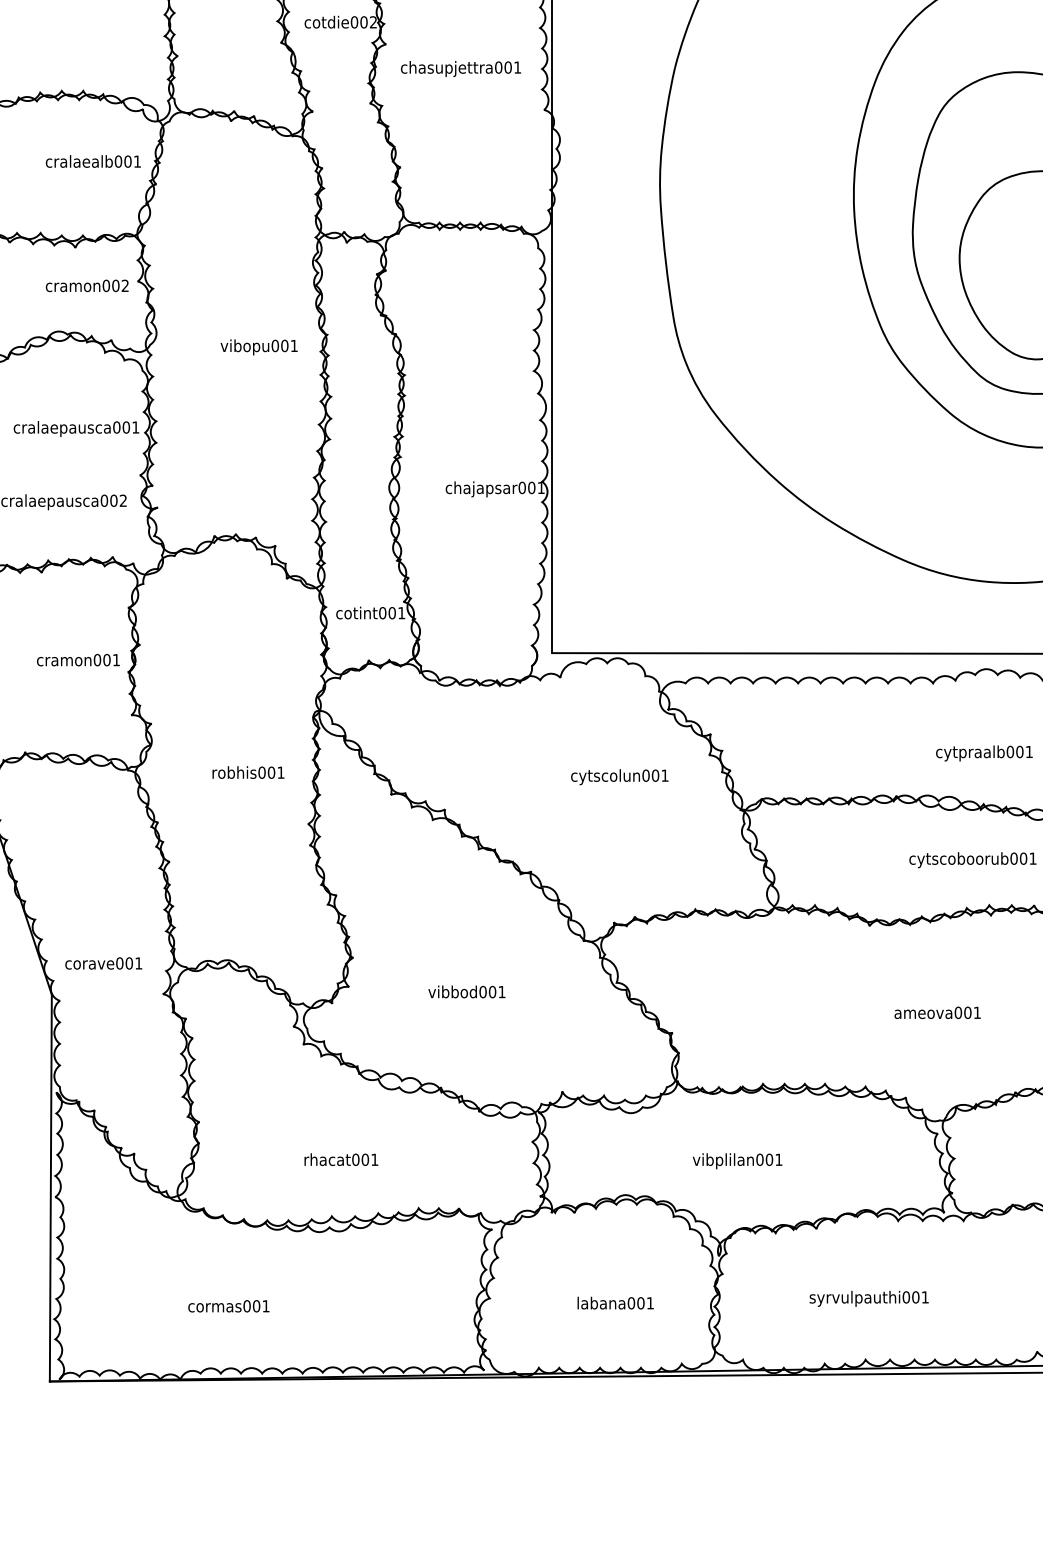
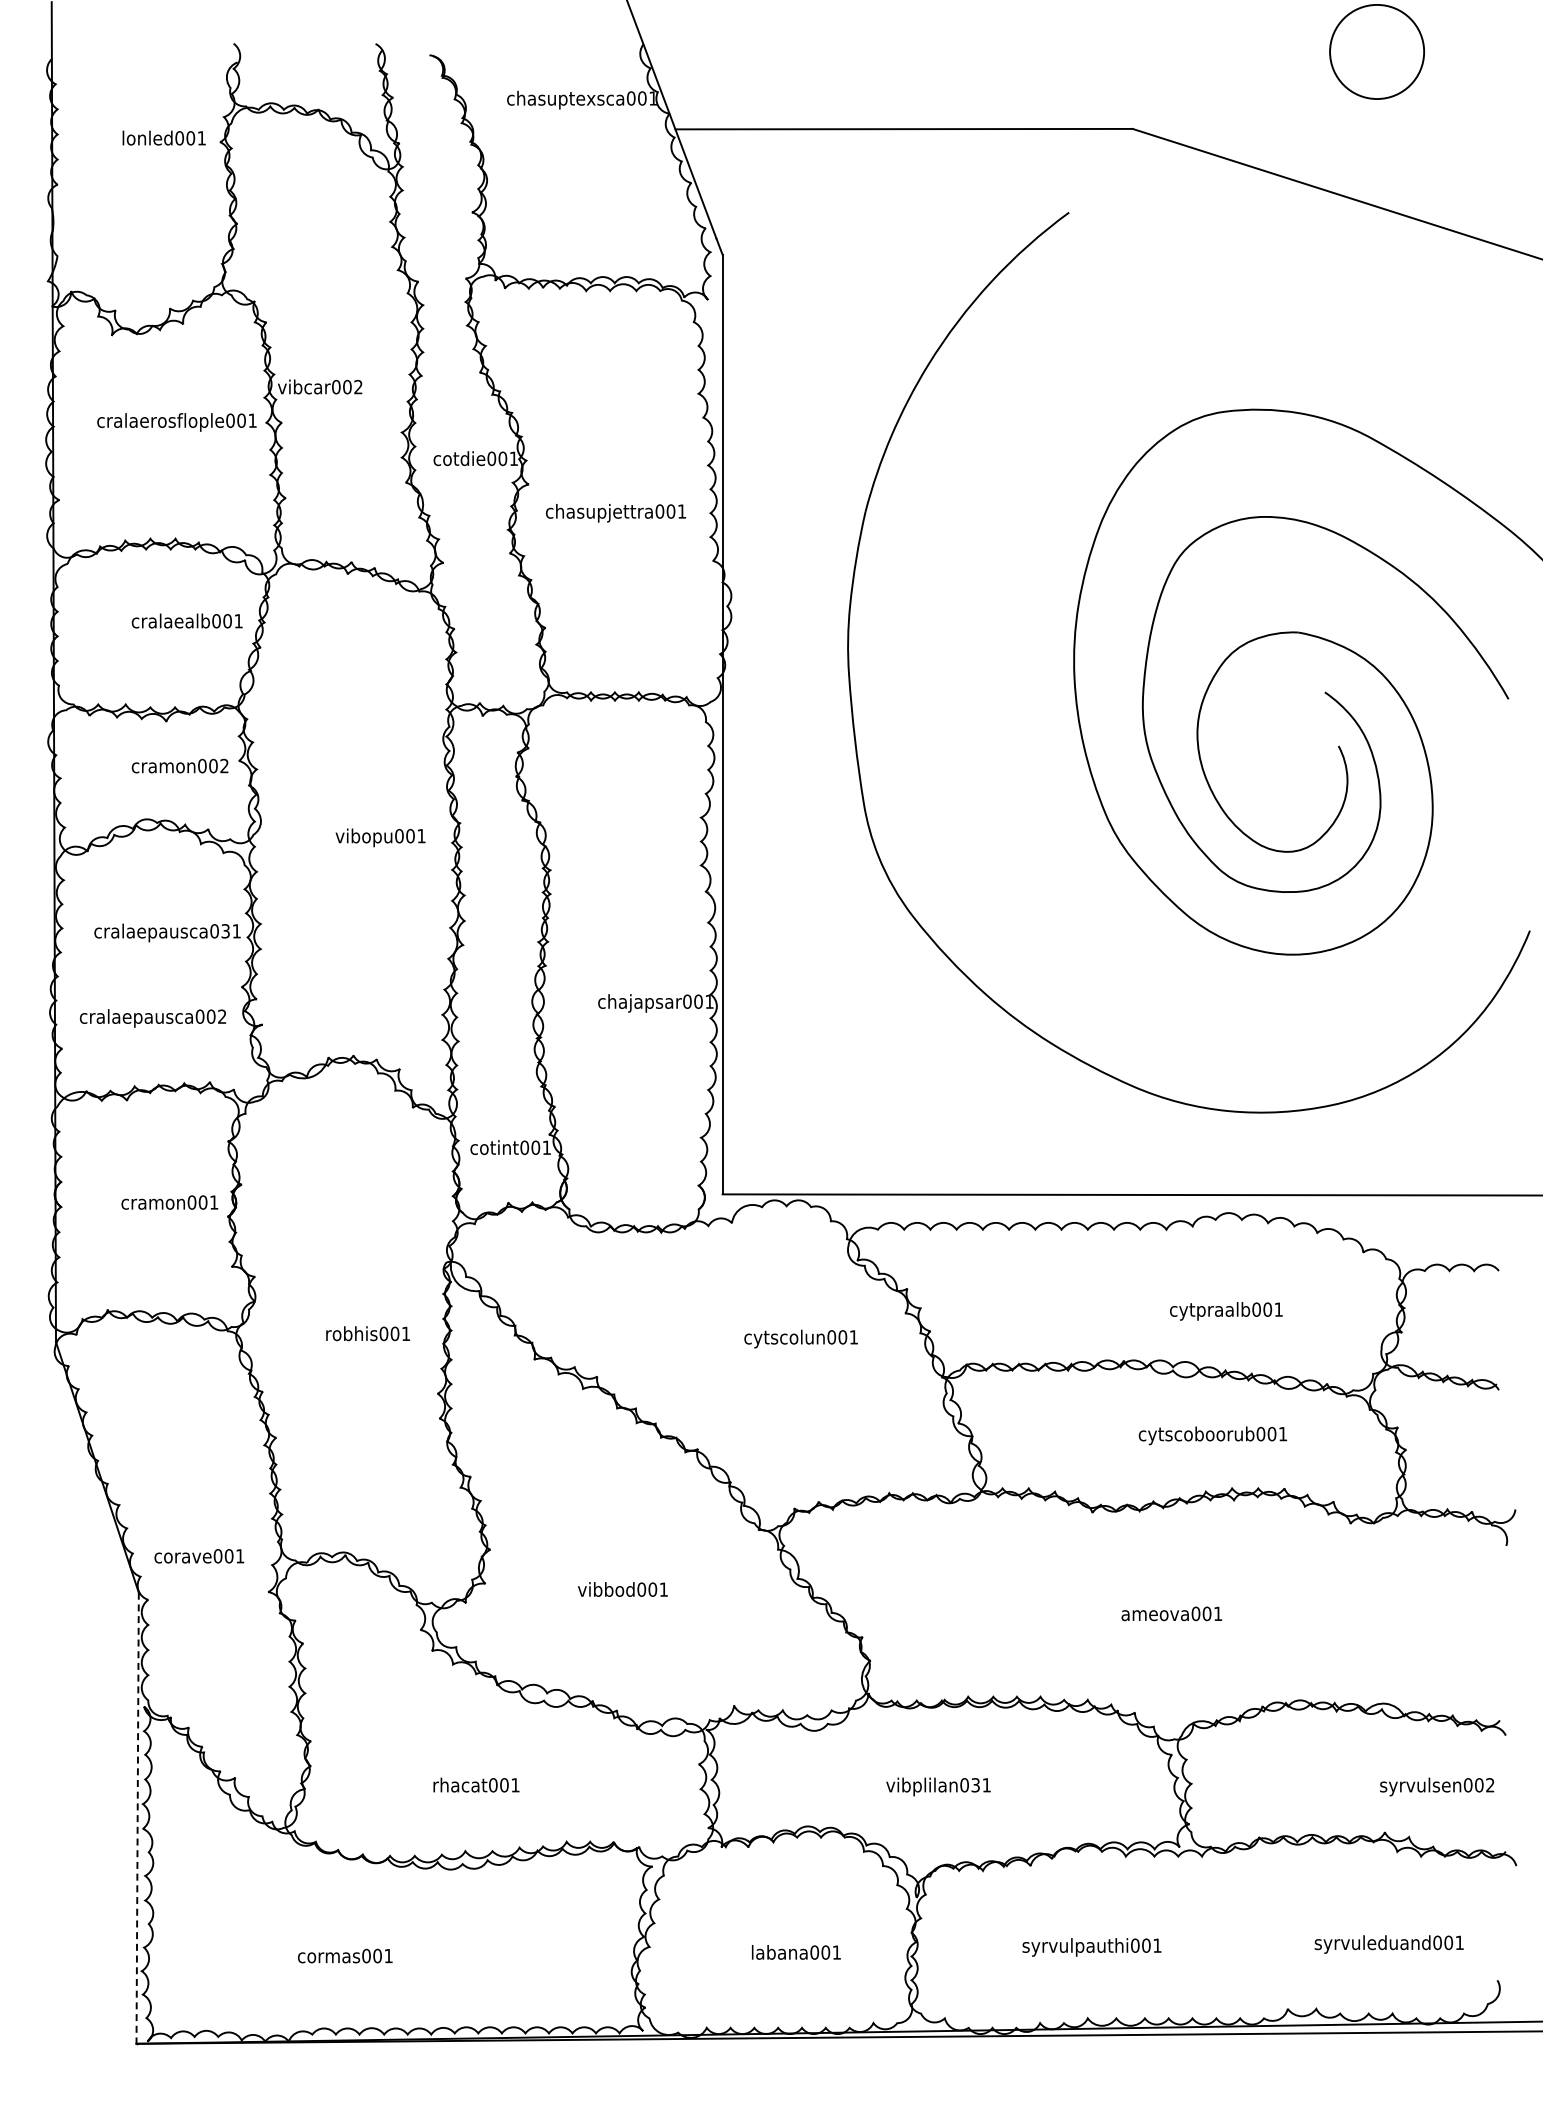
text: (373, 22) -> (513, 458), cotdie002 -> cotdie001
text: (126, 427) -> (225, 931), cralaepausca001 -> cralaepausca031
text: (769, 1160) -> (975, 1785), vibplilan001 -> vibplilan031
line: (50, 1188) -> (137, 1818), solid -> dashed

